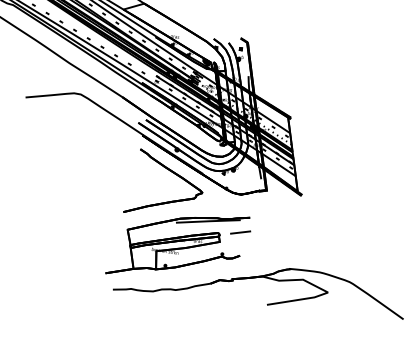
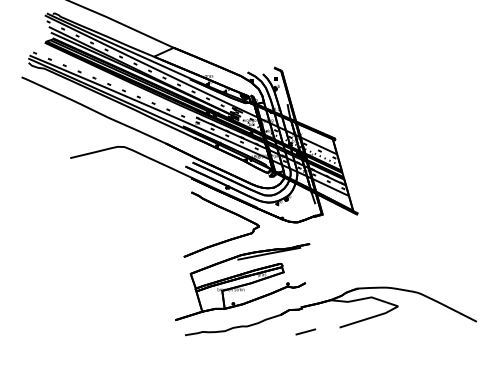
line: (240, 232) -> (305, 331), moved

